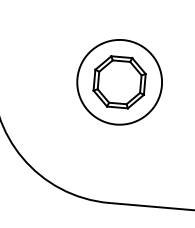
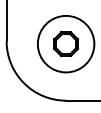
circle: (118, 80) -> (65, 43), size x1.43

